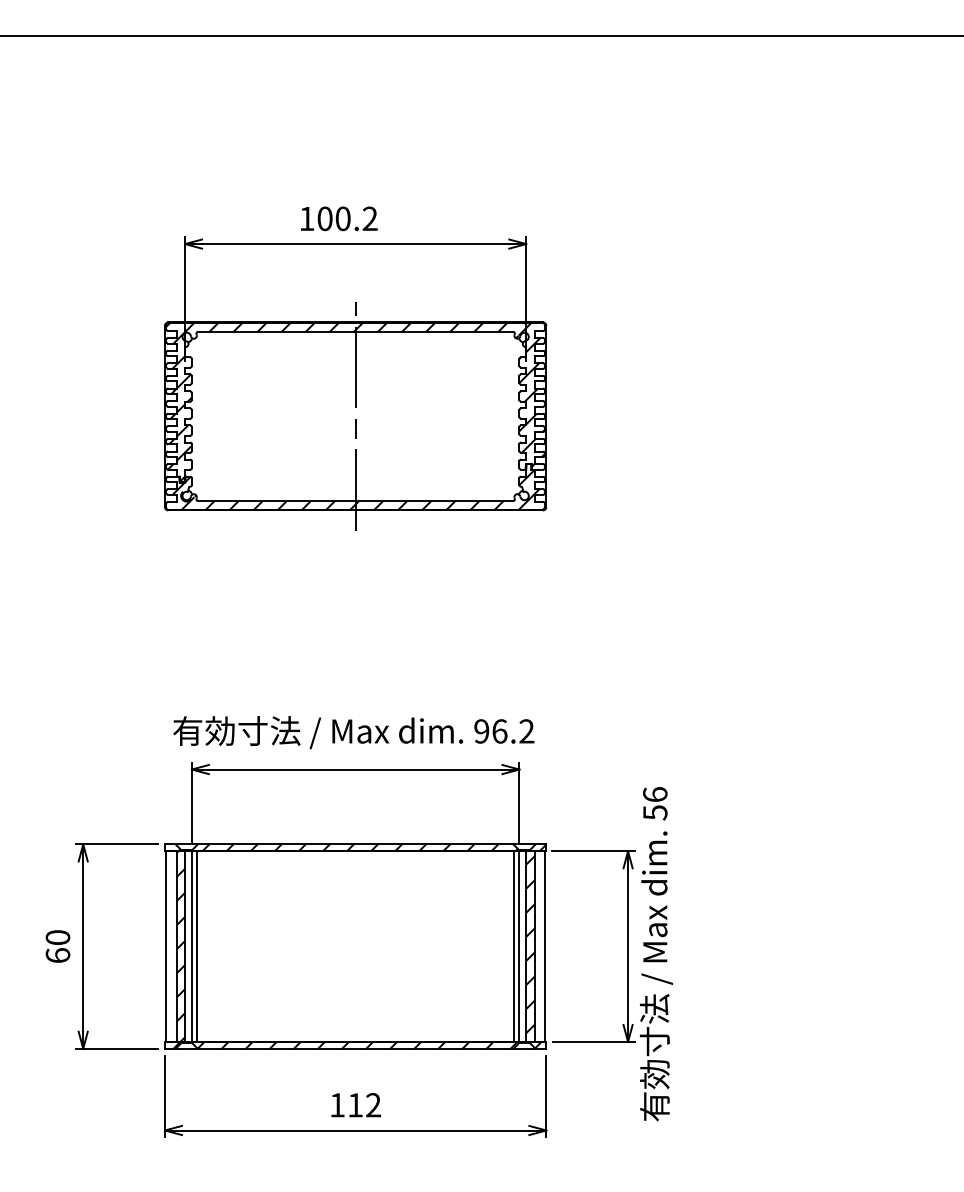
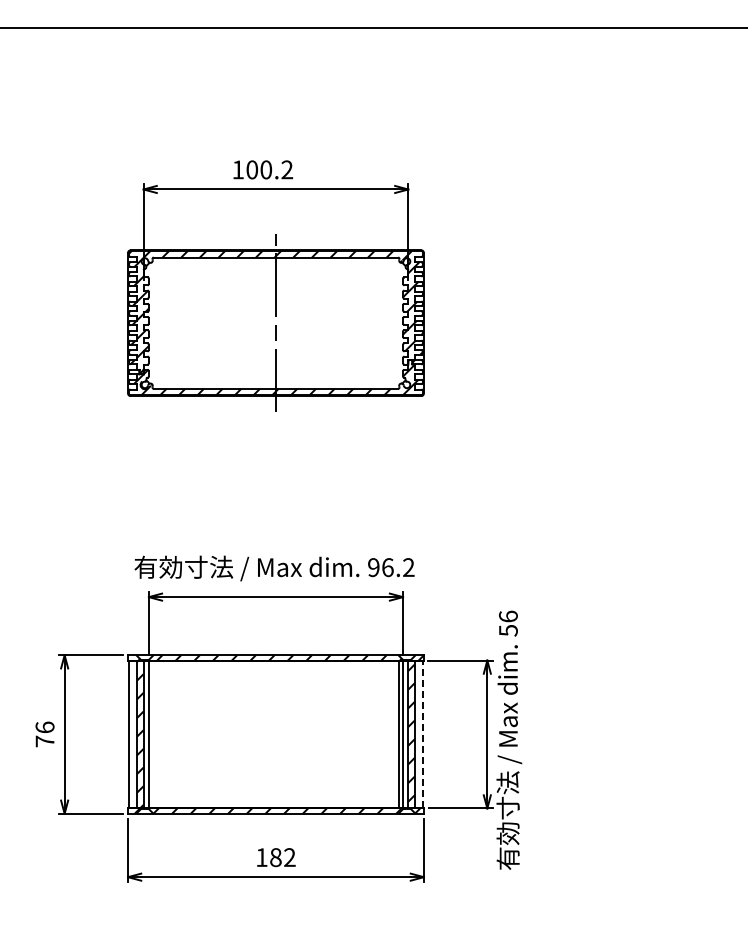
text: (57, 946) -> (44, 734), 60 -> 76
line: (196, 946) -> (152, 734), removed
line: (544, 946) -> (422, 734), solid -> dashed
text: (355, 1105) -> (275, 857), 112 -> 182

